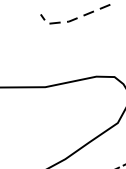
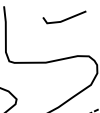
line: (72, 20) -> (62, 21), dashed -> solid

